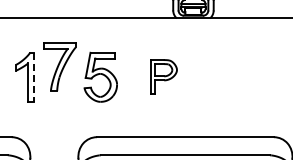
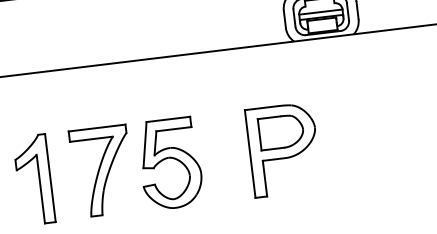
part: (59, 66) -> (101, 170), moved
part: (163, 76) -> (282, 148), size x1.43
line: (34, 77) -> (51, 178), dashed -> solid

